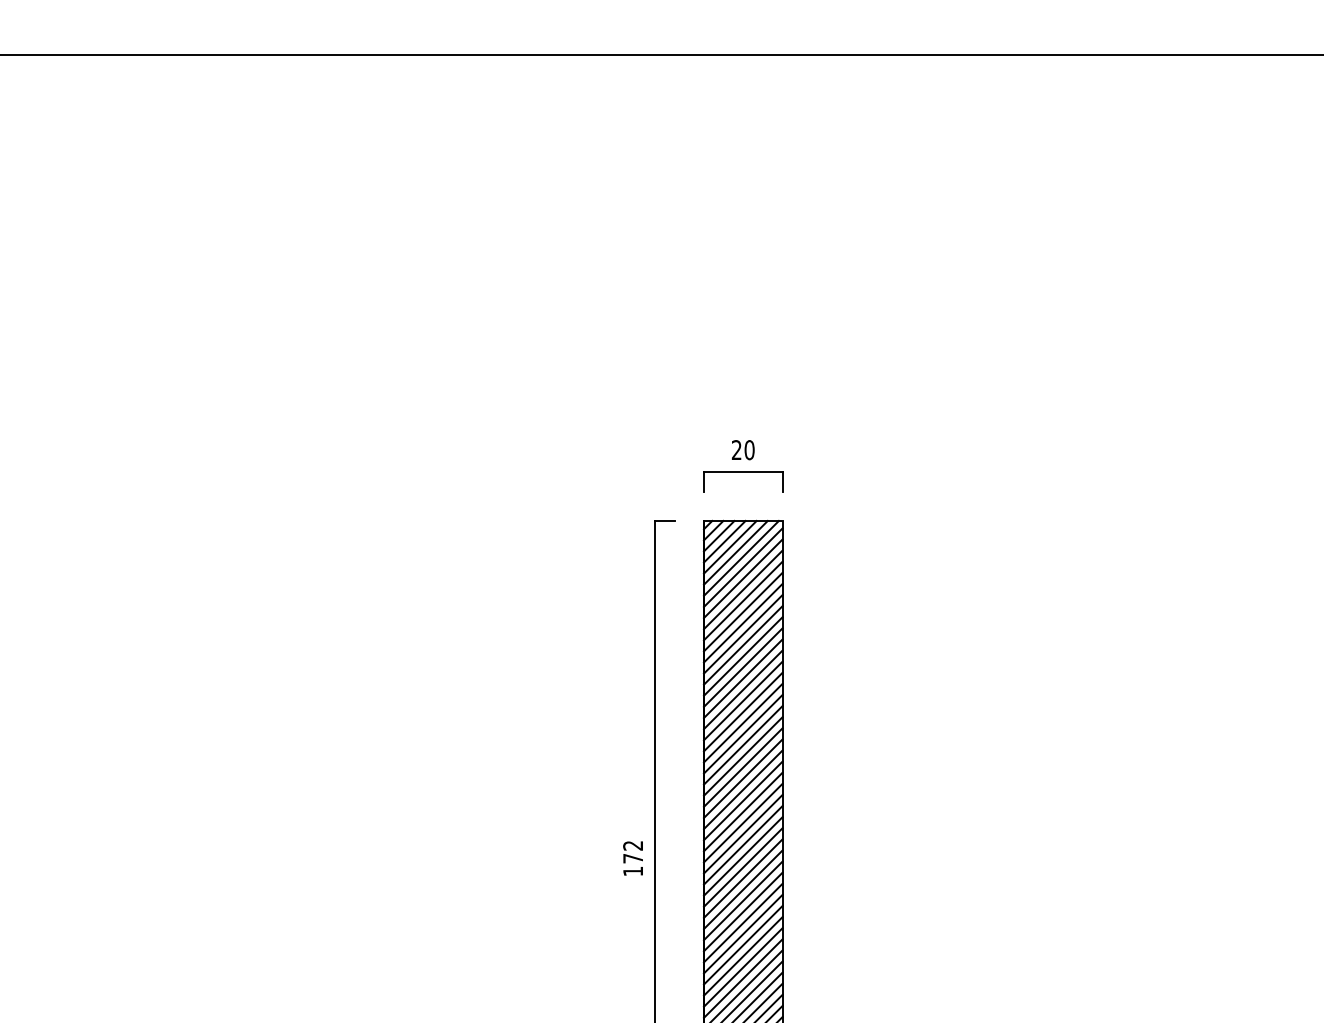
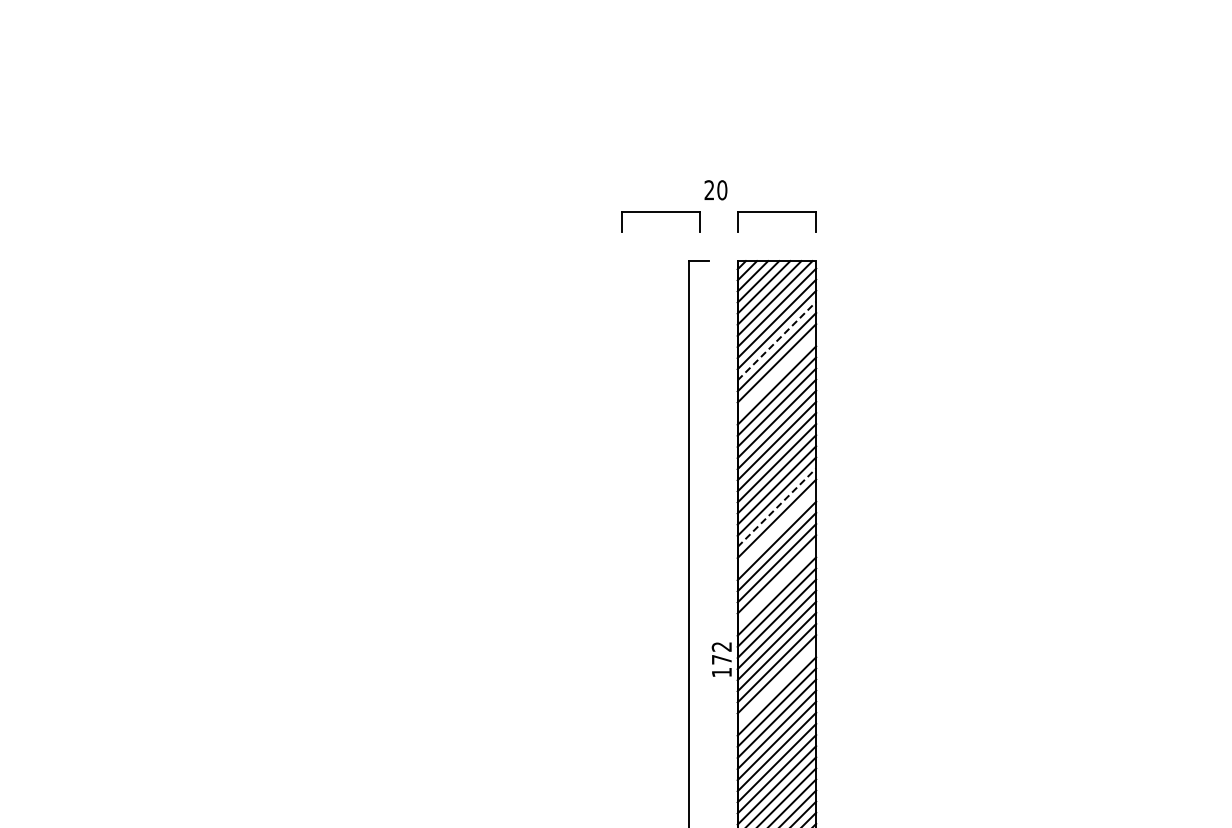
text: (743, 450) -> (716, 190), moved
part: (627, 472) -> (661, 212), added
line: (743, 601) -> (777, 341), solid -> dashed
line: (742, 634) -> (776, 374), removed
line: (743, 767) -> (777, 507), solid -> dashed
line: (742, 789) -> (776, 529), removed
line: (742, 845) -> (776, 585), removed
text: (632, 858) -> (721, 659), moved
line: (742, 945) -> (776, 685), removed

